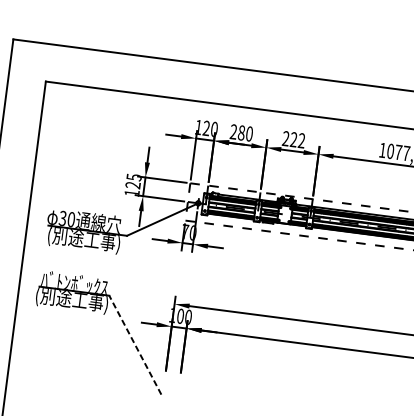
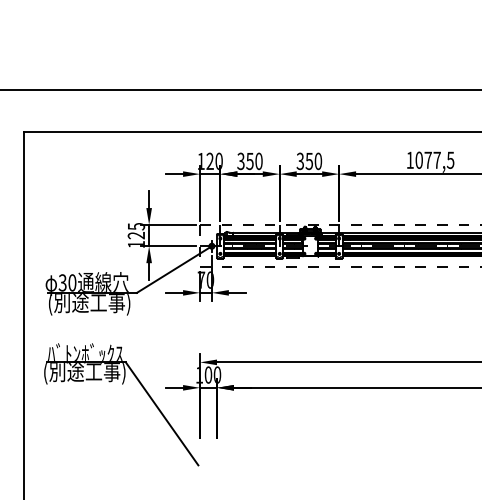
text: (237, 132) -> (245, 161), 280 -> 350
text: (293, 139) -> (309, 161), 222 -> 350
line: (135, 344) -> (162, 413), dashed -> solid

